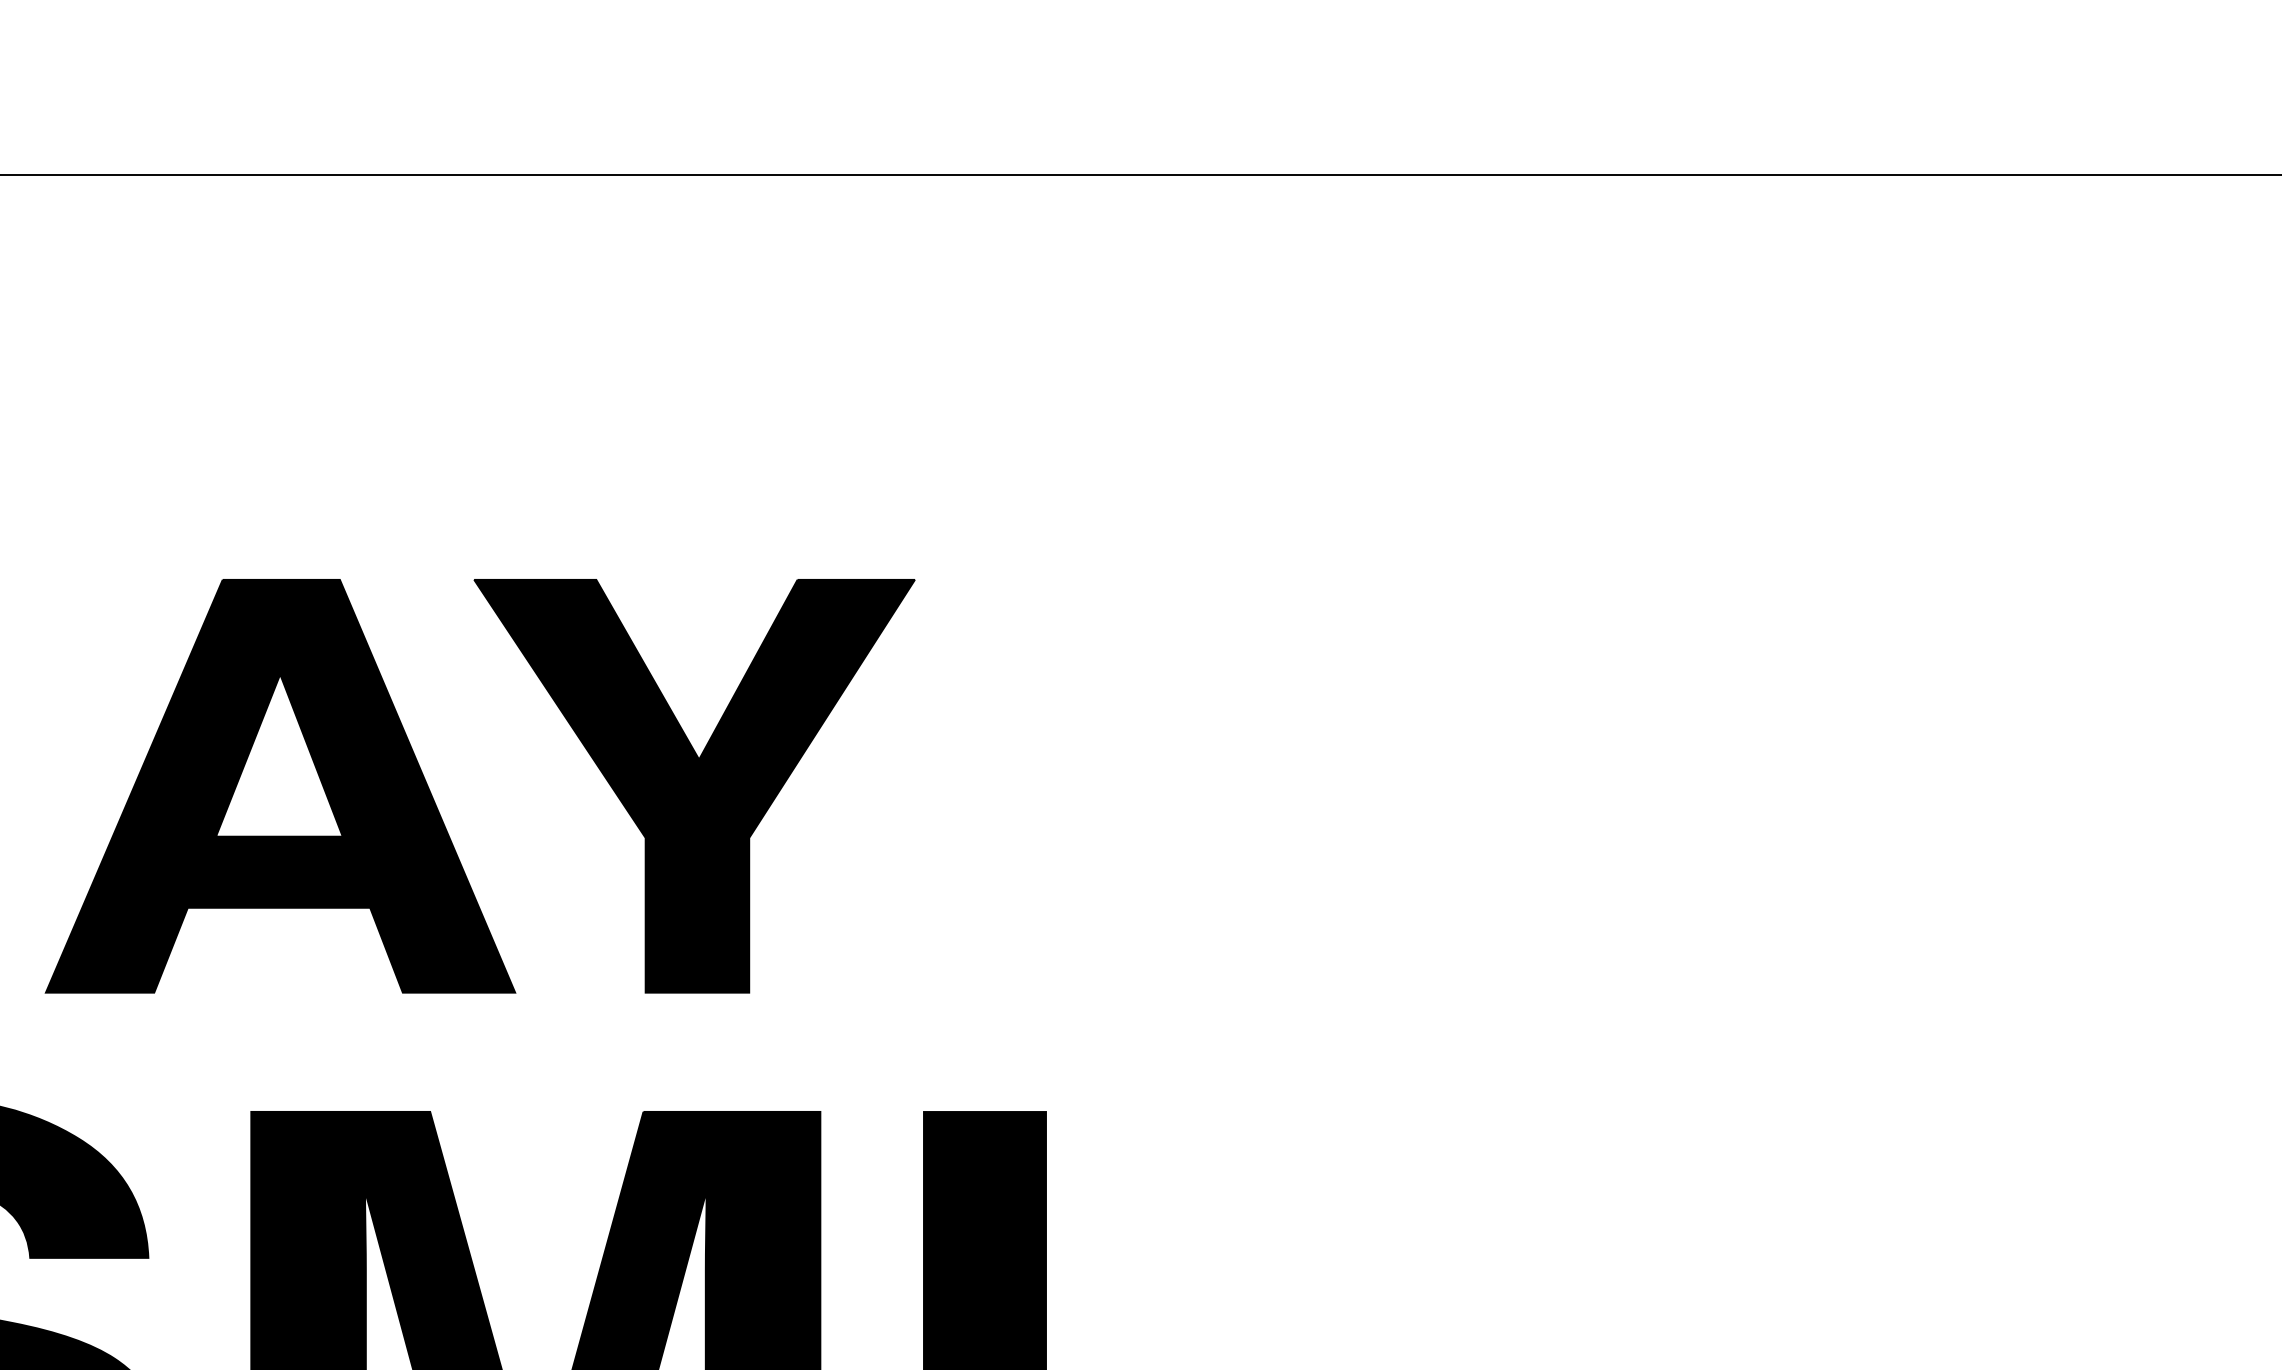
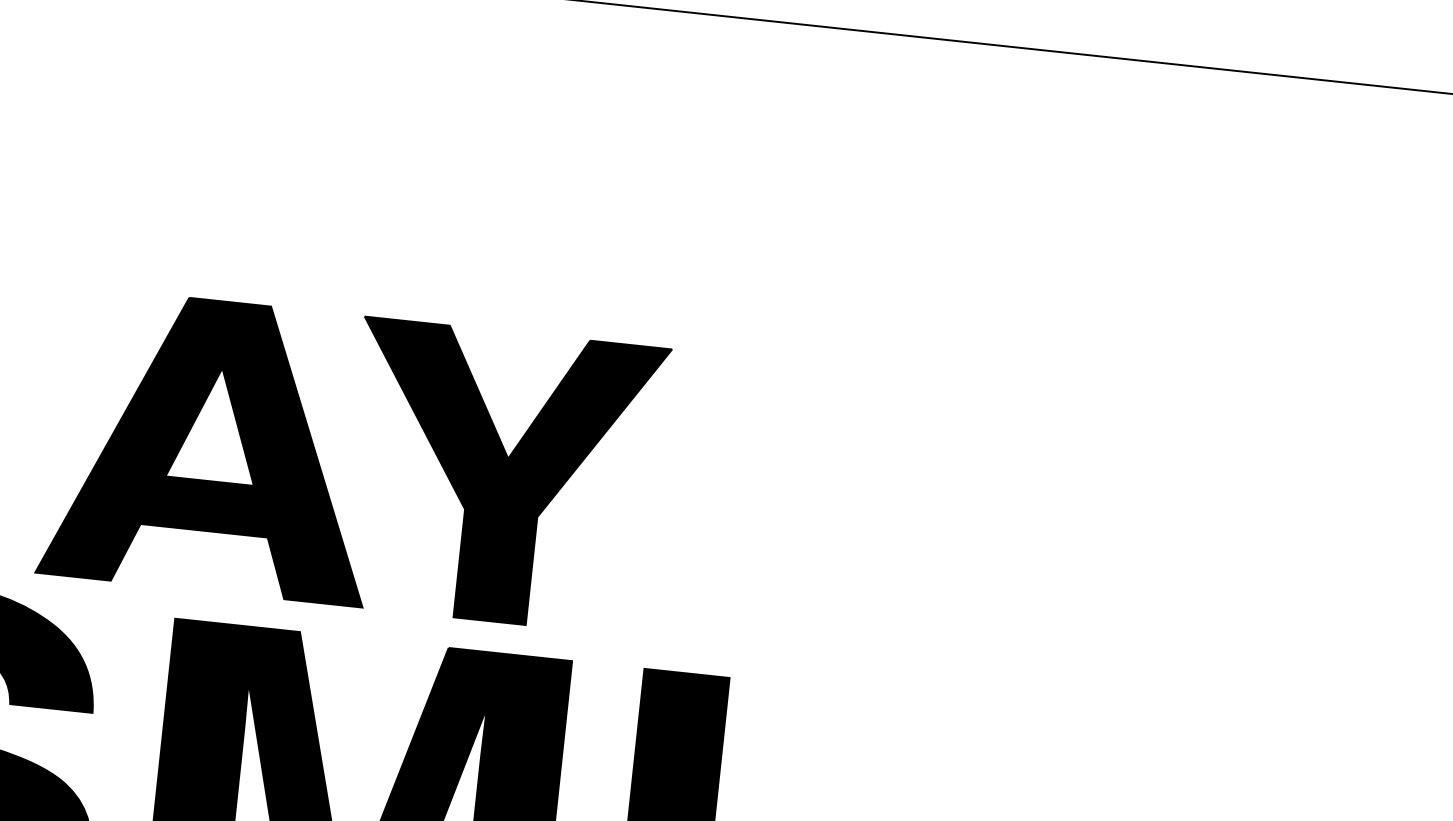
part: (437, 806) -> (322, 471), moved

